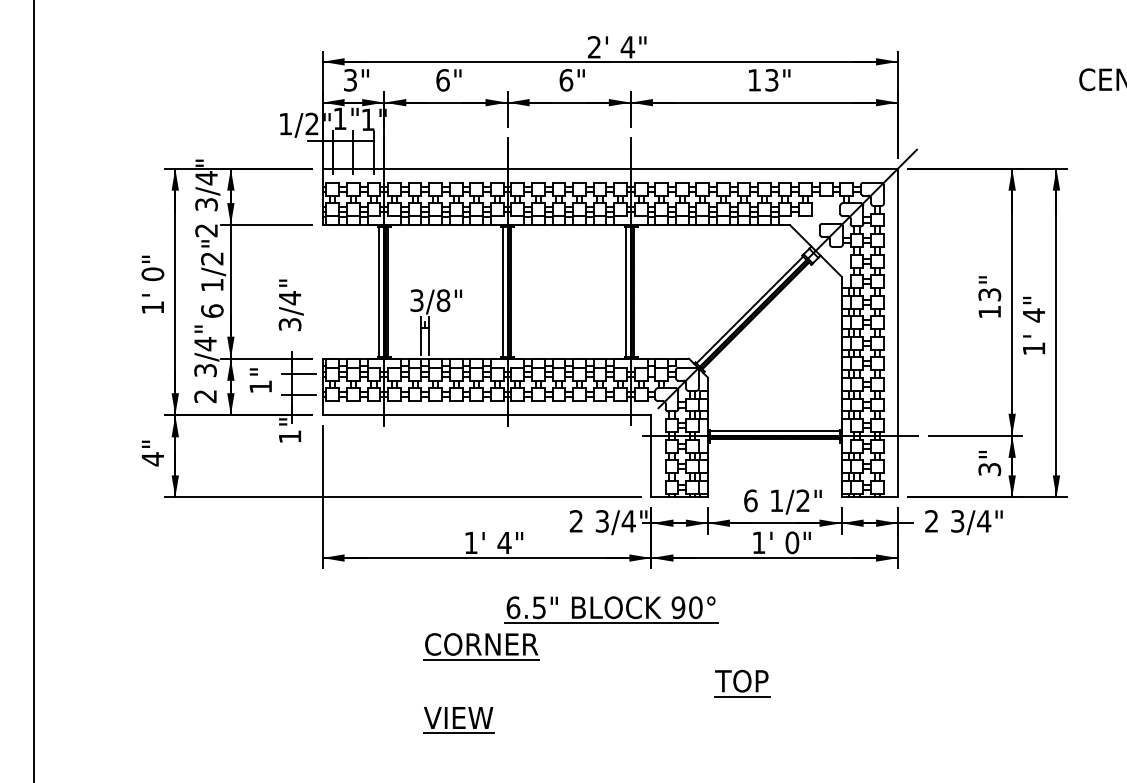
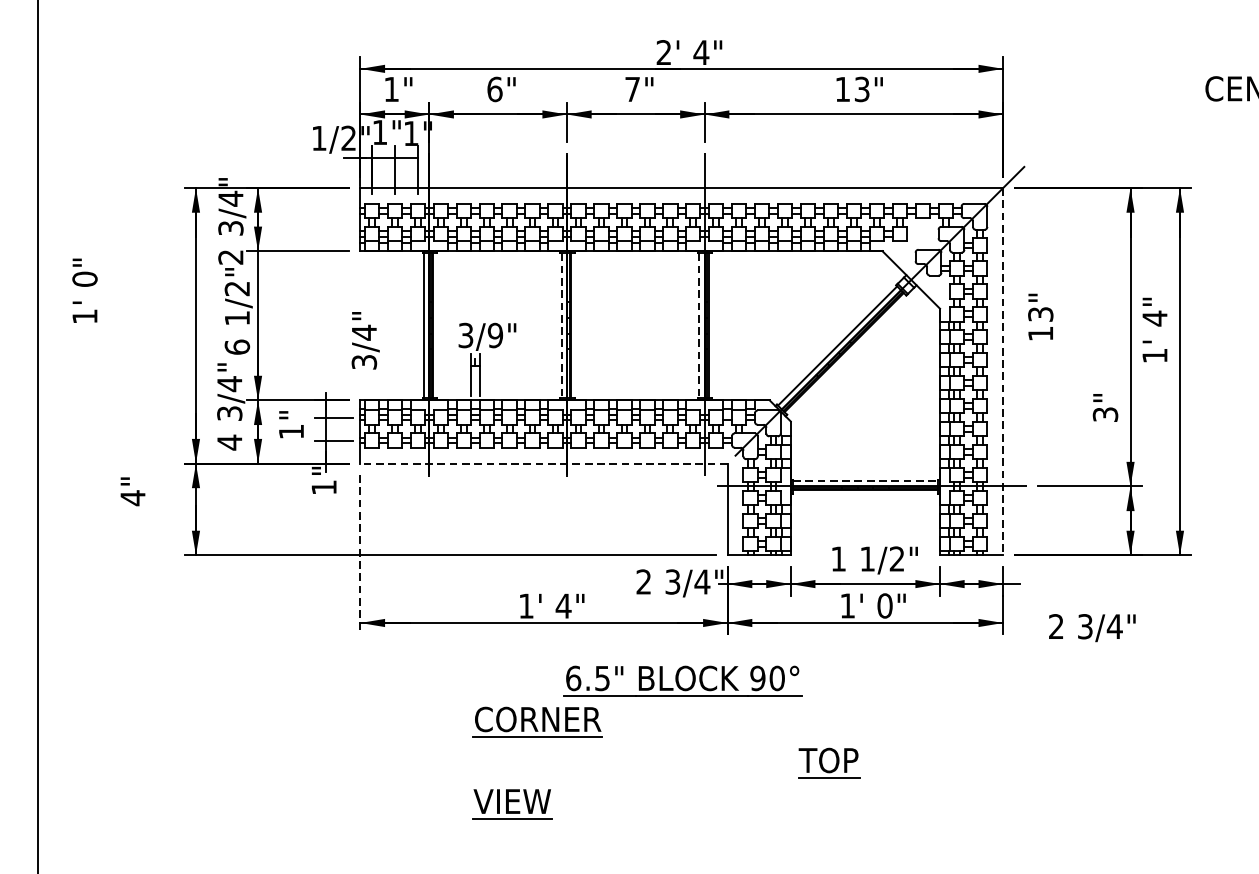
text: (350, 79) -> (391, 88), 3" -> 1"
text: (566, 80) -> (632, 89), 6" -> 7"
text: (152, 284) -> (84, 290), moved
line: (502, 291) -> (561, 325), solid -> dashed
line: (626, 291) -> (699, 325), solid -> dashed
text: (989, 296) -> (1040, 316), moved
text: (443, 300) -> (495, 335), 3/8" -> 3/9"
text: (290, 305) -> (364, 340), moved
text: (1033, 325) -> (1154, 329), moved
line: (898, 333) -> (1003, 372), solid -> dashed
text: (205, 396) -> (229, 442), 2 -> 4
line: (486, 415) -> (543, 463), solid -> dashed
line: (774, 431) -> (865, 481), solid -> dashed
text: (152, 453) -> (132, 491), moved
text: (989, 463) -> (1105, 407), moved
line: (322, 497) -> (360, 555), solid -> dashed
text: (750, 500) -> (838, 558), 6 -> 1
text: (963, 522) -> (1091, 627), moved

